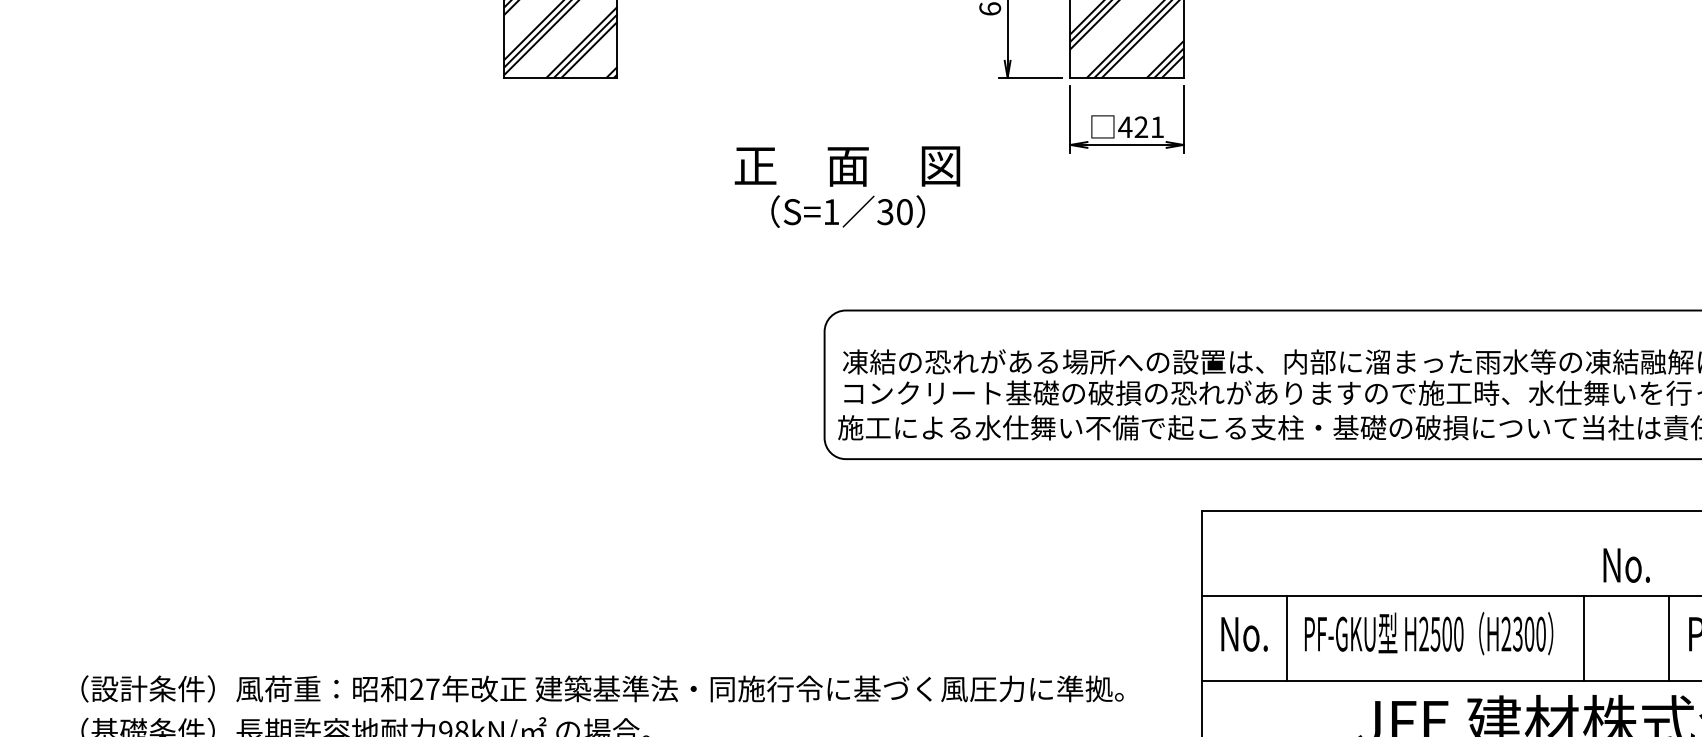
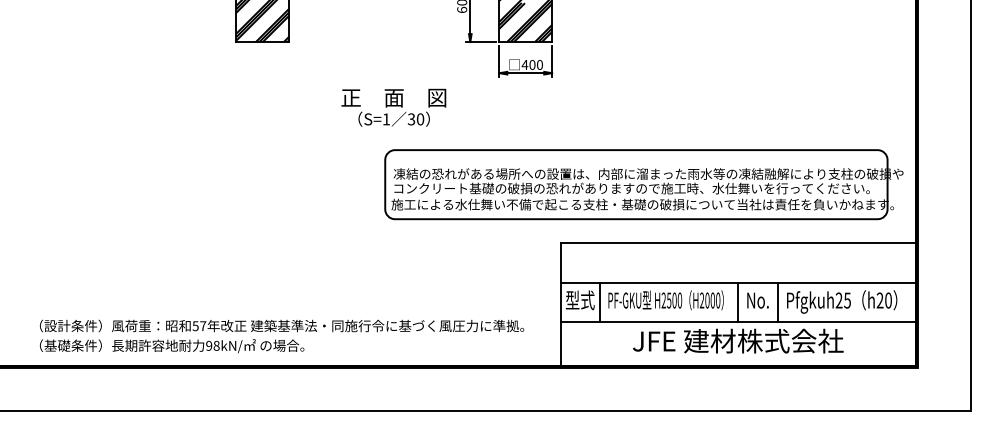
text: (1147, 126) -> (535, 64), 421 -> 400
text: (846, 186) -> (393, 107), moved
text: (1625, 565) -> (757, 300), moved
text: (1242, 634) -> (579, 300), No. -> 型式
text: (1518, 634) -> (707, 300), H2300 -> H2000
text: (416, 690) -> (195, 326), 27 -> 57

